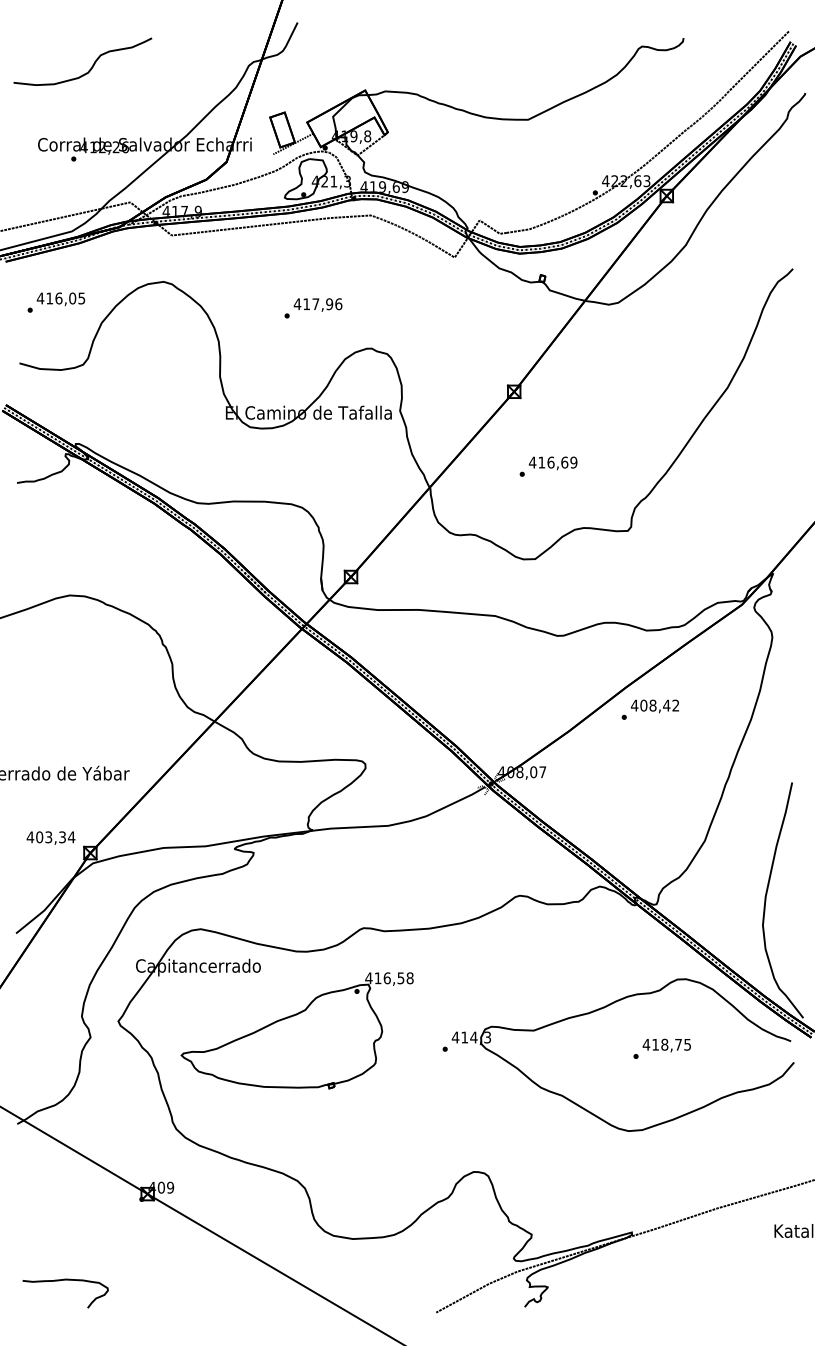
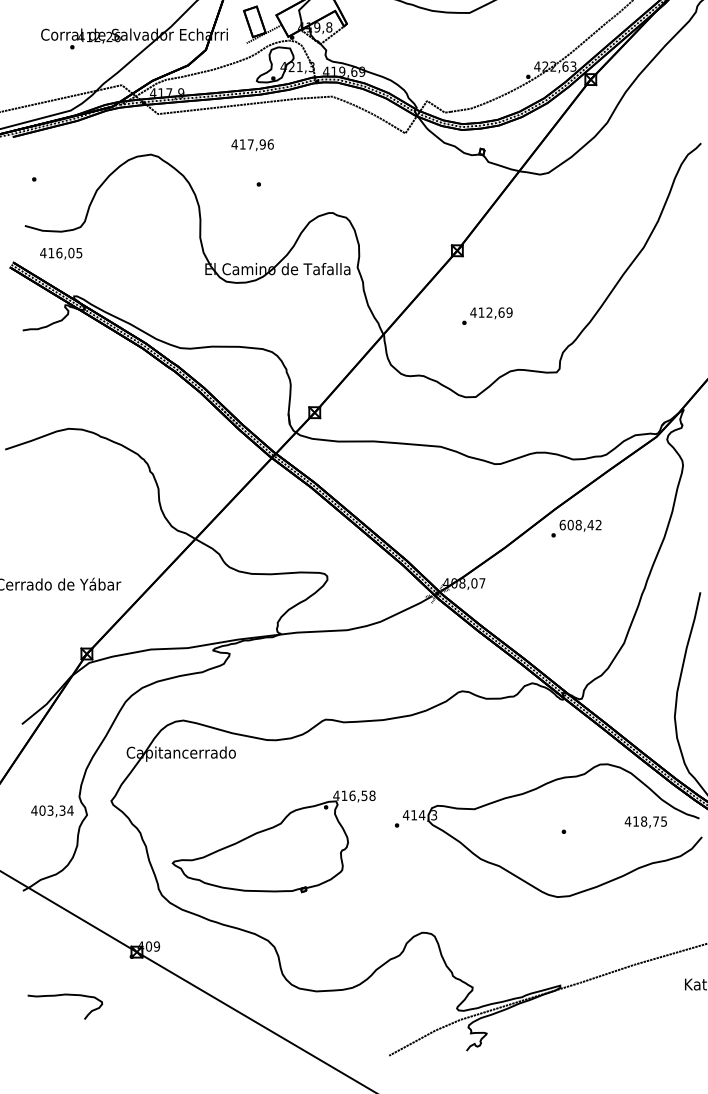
text: (60, 299) -> (60, 253), moved
text: (317, 304) -> (252, 144), moved
text: (550, 462) -> (489, 312), 416,69 -> 412,69
text: (634, 705) -> (562, 524), 408,42 -> 608,42
text: (50, 837) -> (52, 810), moved
part: (296, 1030) -> (273, 841), moved
text: (666, 1045) -> (645, 822), moved
curve: (65, 1280) -> (65, 995), moved

